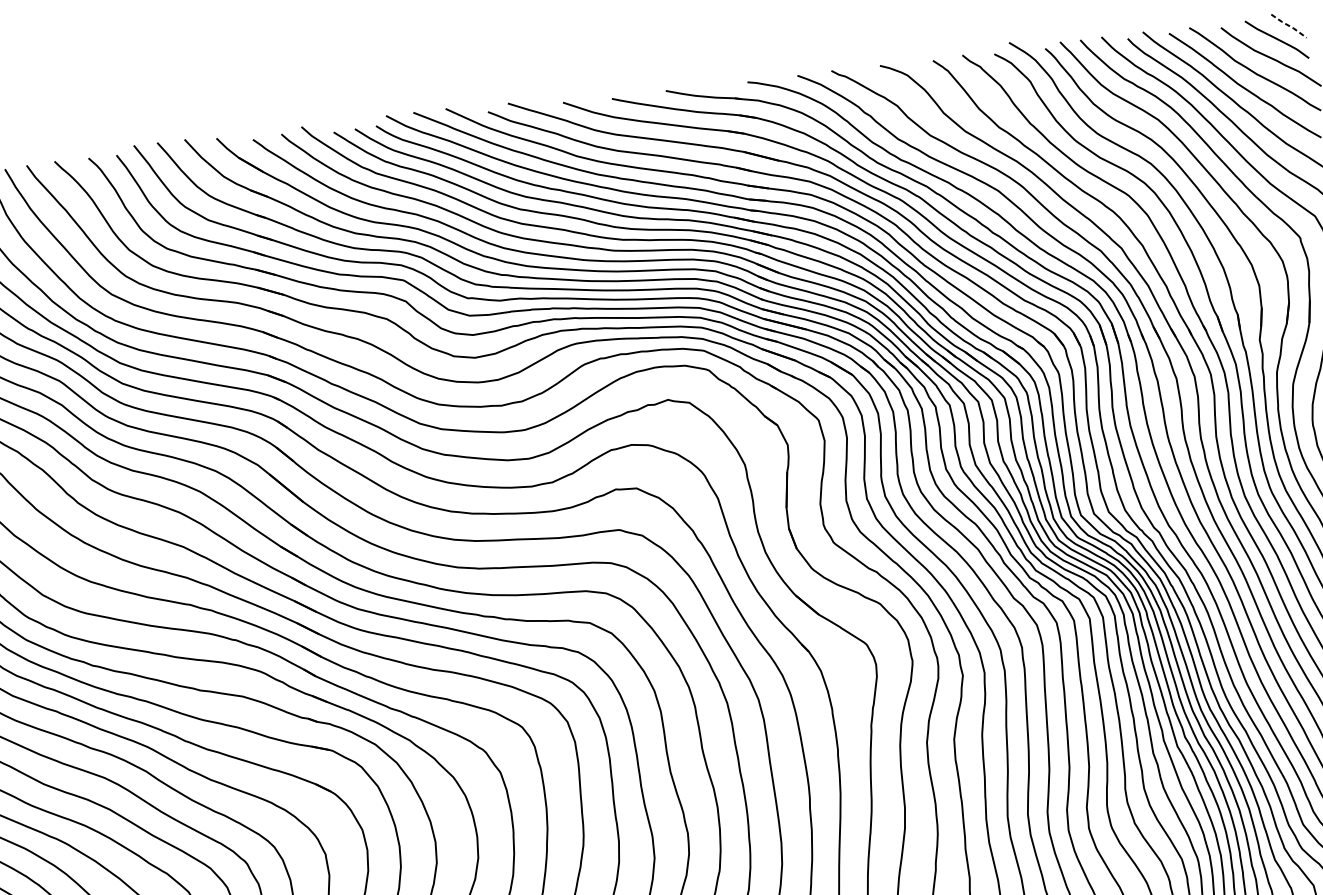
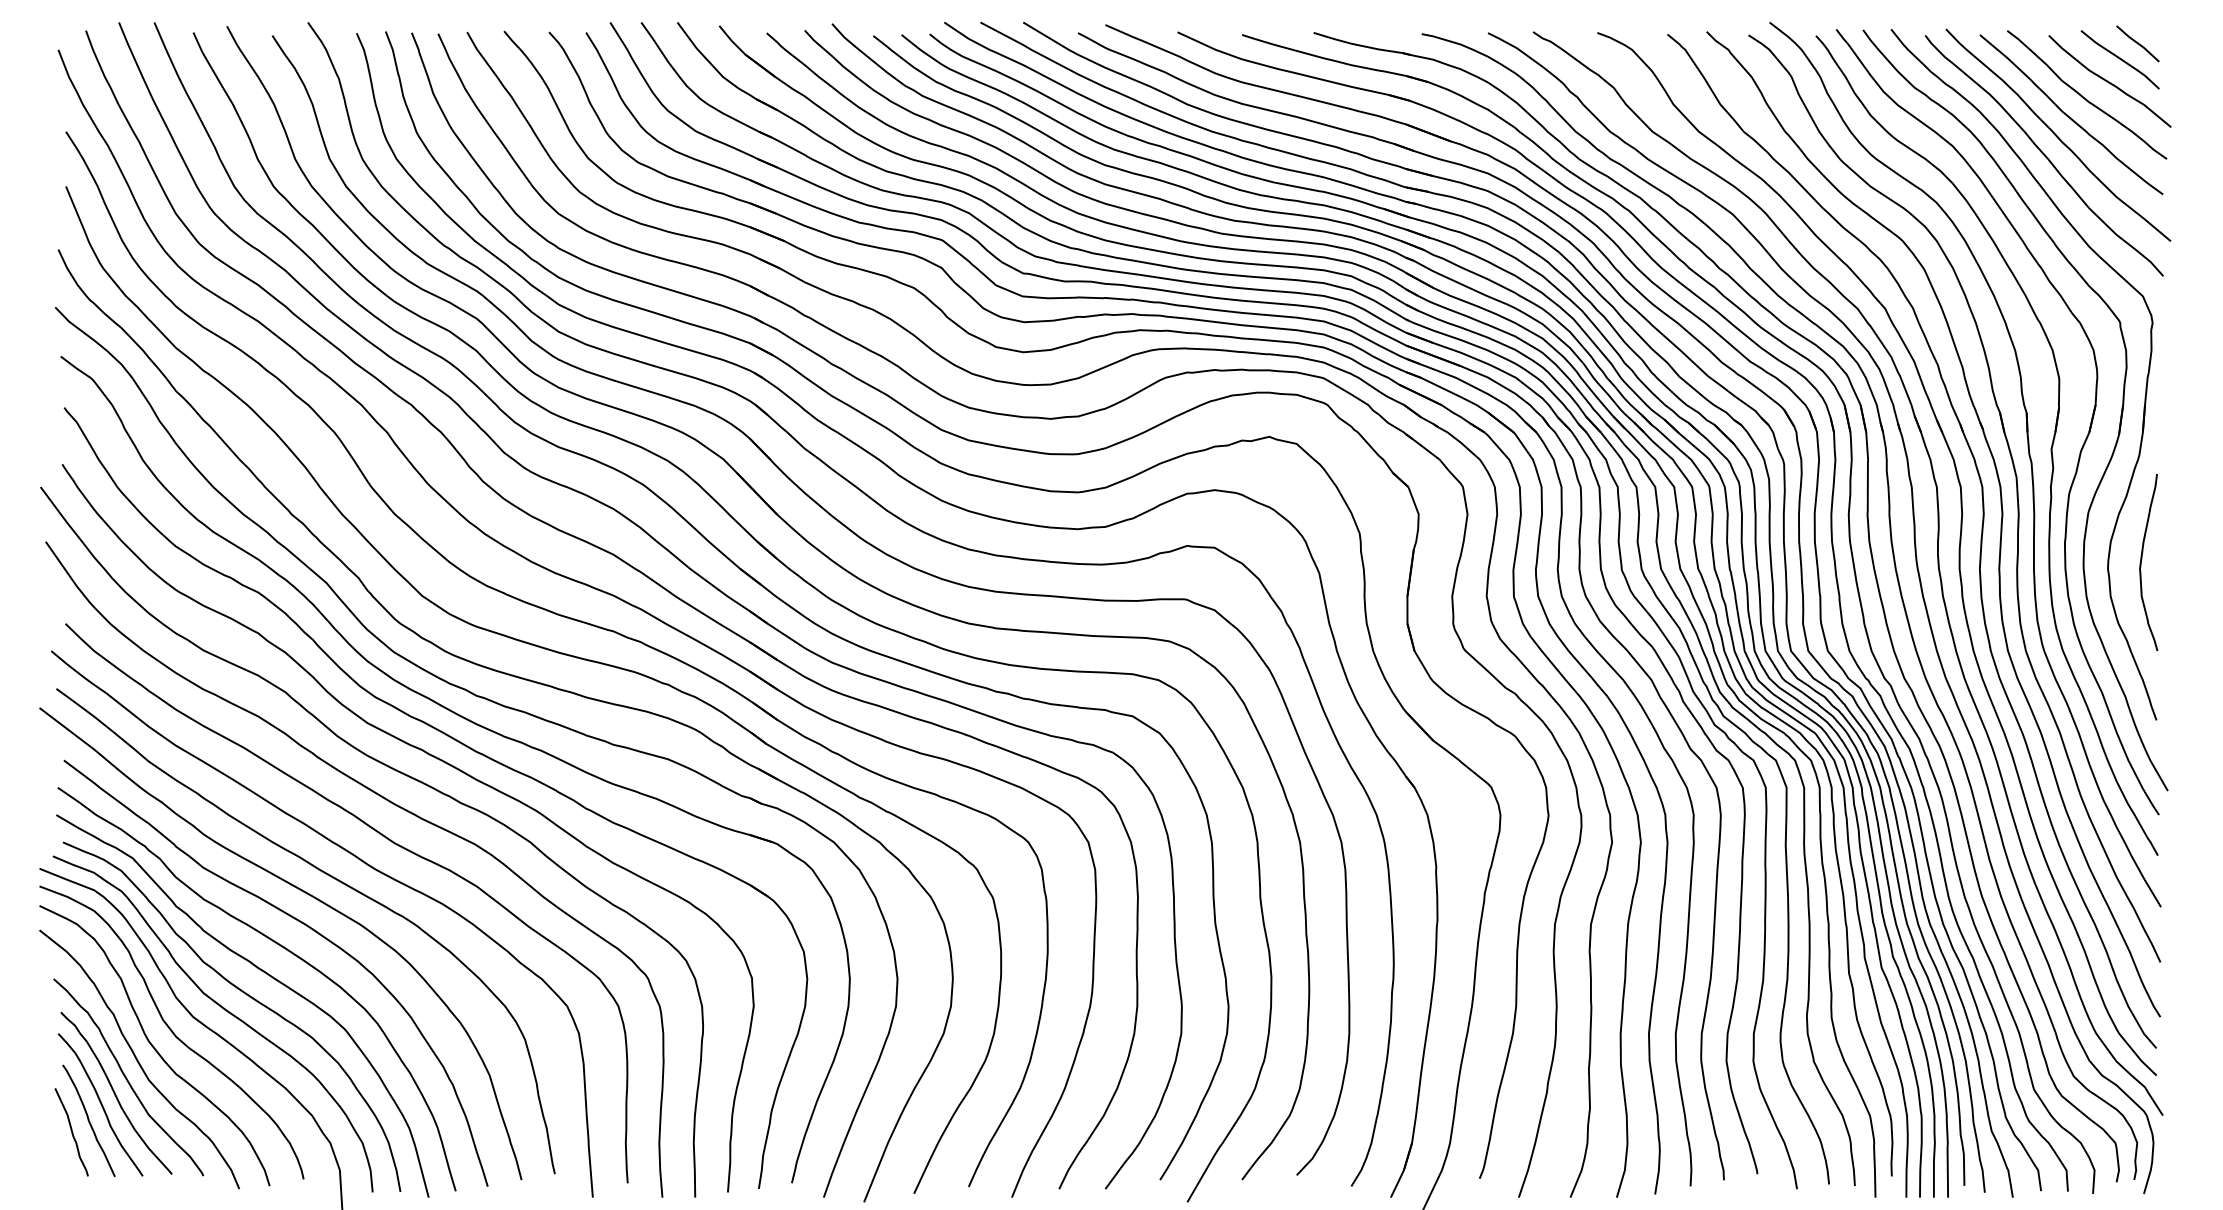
line: (1289, 25) -> (2138, 43), dashed -> solid

